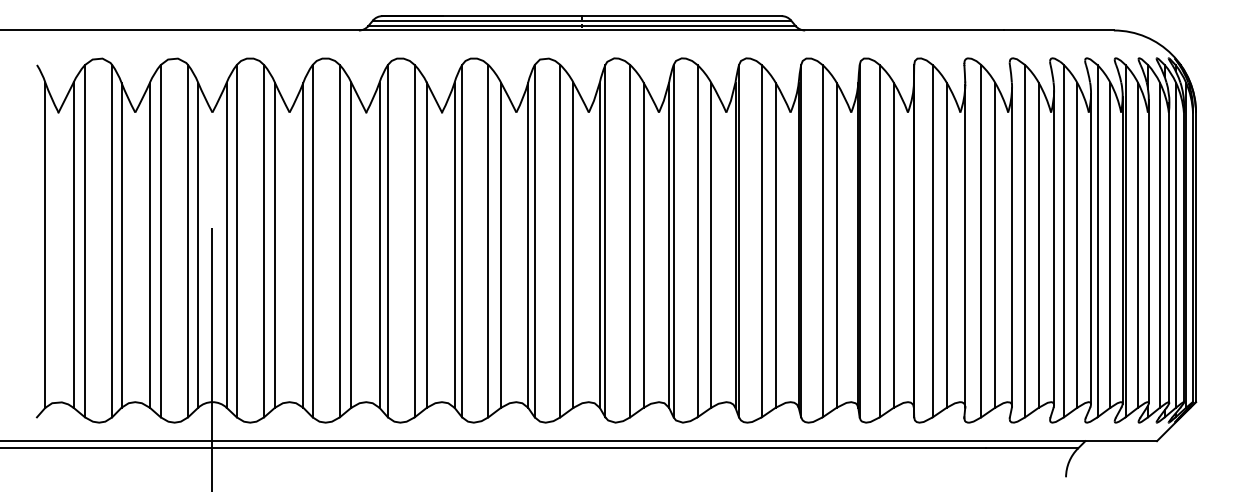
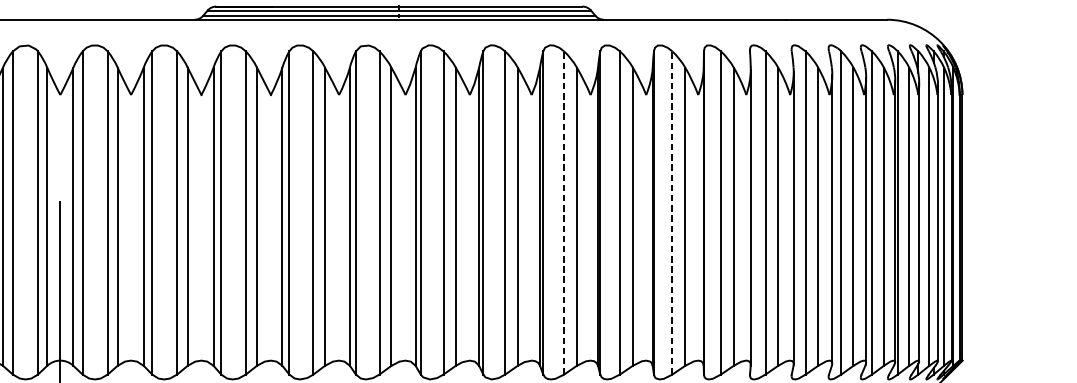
line: (761, 240) -> (563, 212), solid -> dashed
line: (879, 240) -> (672, 212), solid -> dashed

